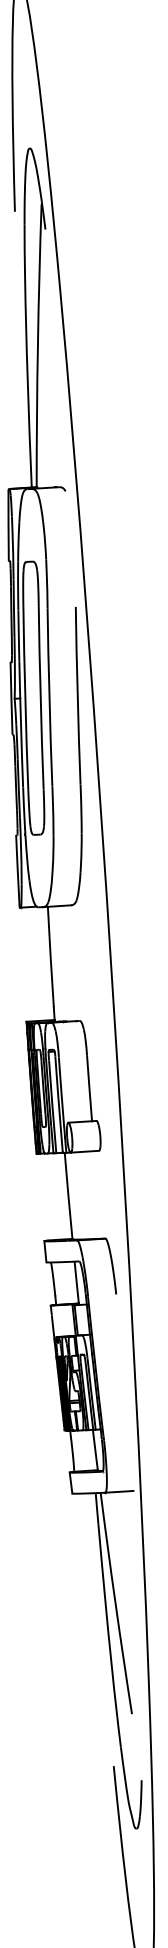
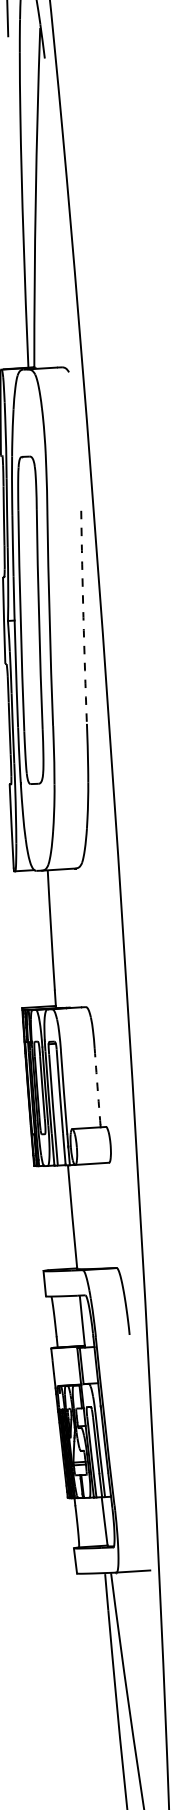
arc: (77, 695) -> (83, 617), solid -> dashed
arc: (89, 1087) -> (97, 1086), solid -> dashed

